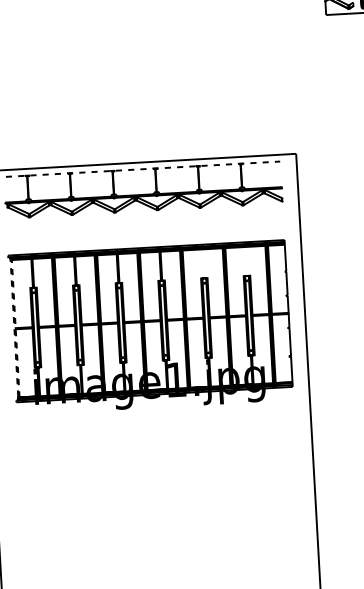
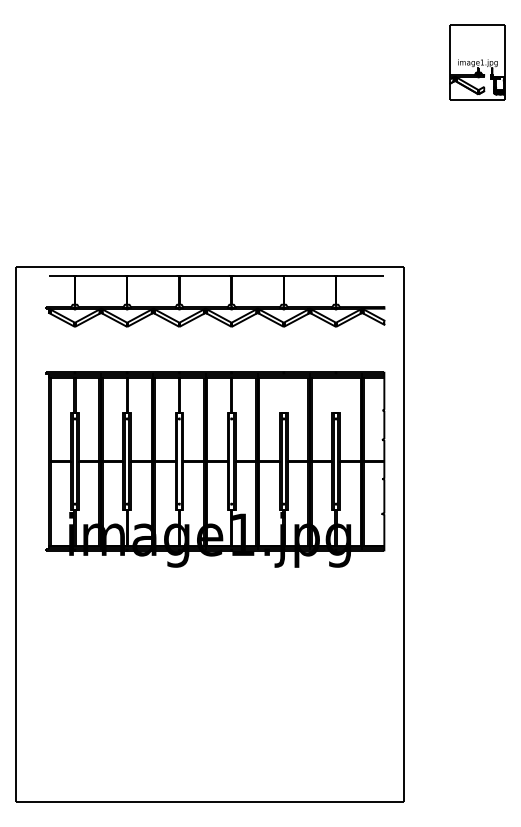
line: (142, 169) -> (216, 275), dashed -> solid
line: (11, 260) -> (49, 377), dashed -> solid

